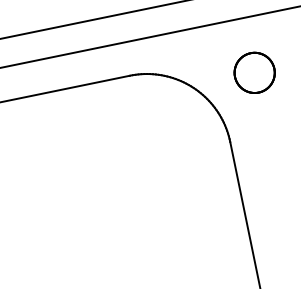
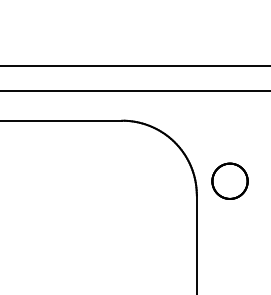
part: (253, 72) -> (229, 180), moved

